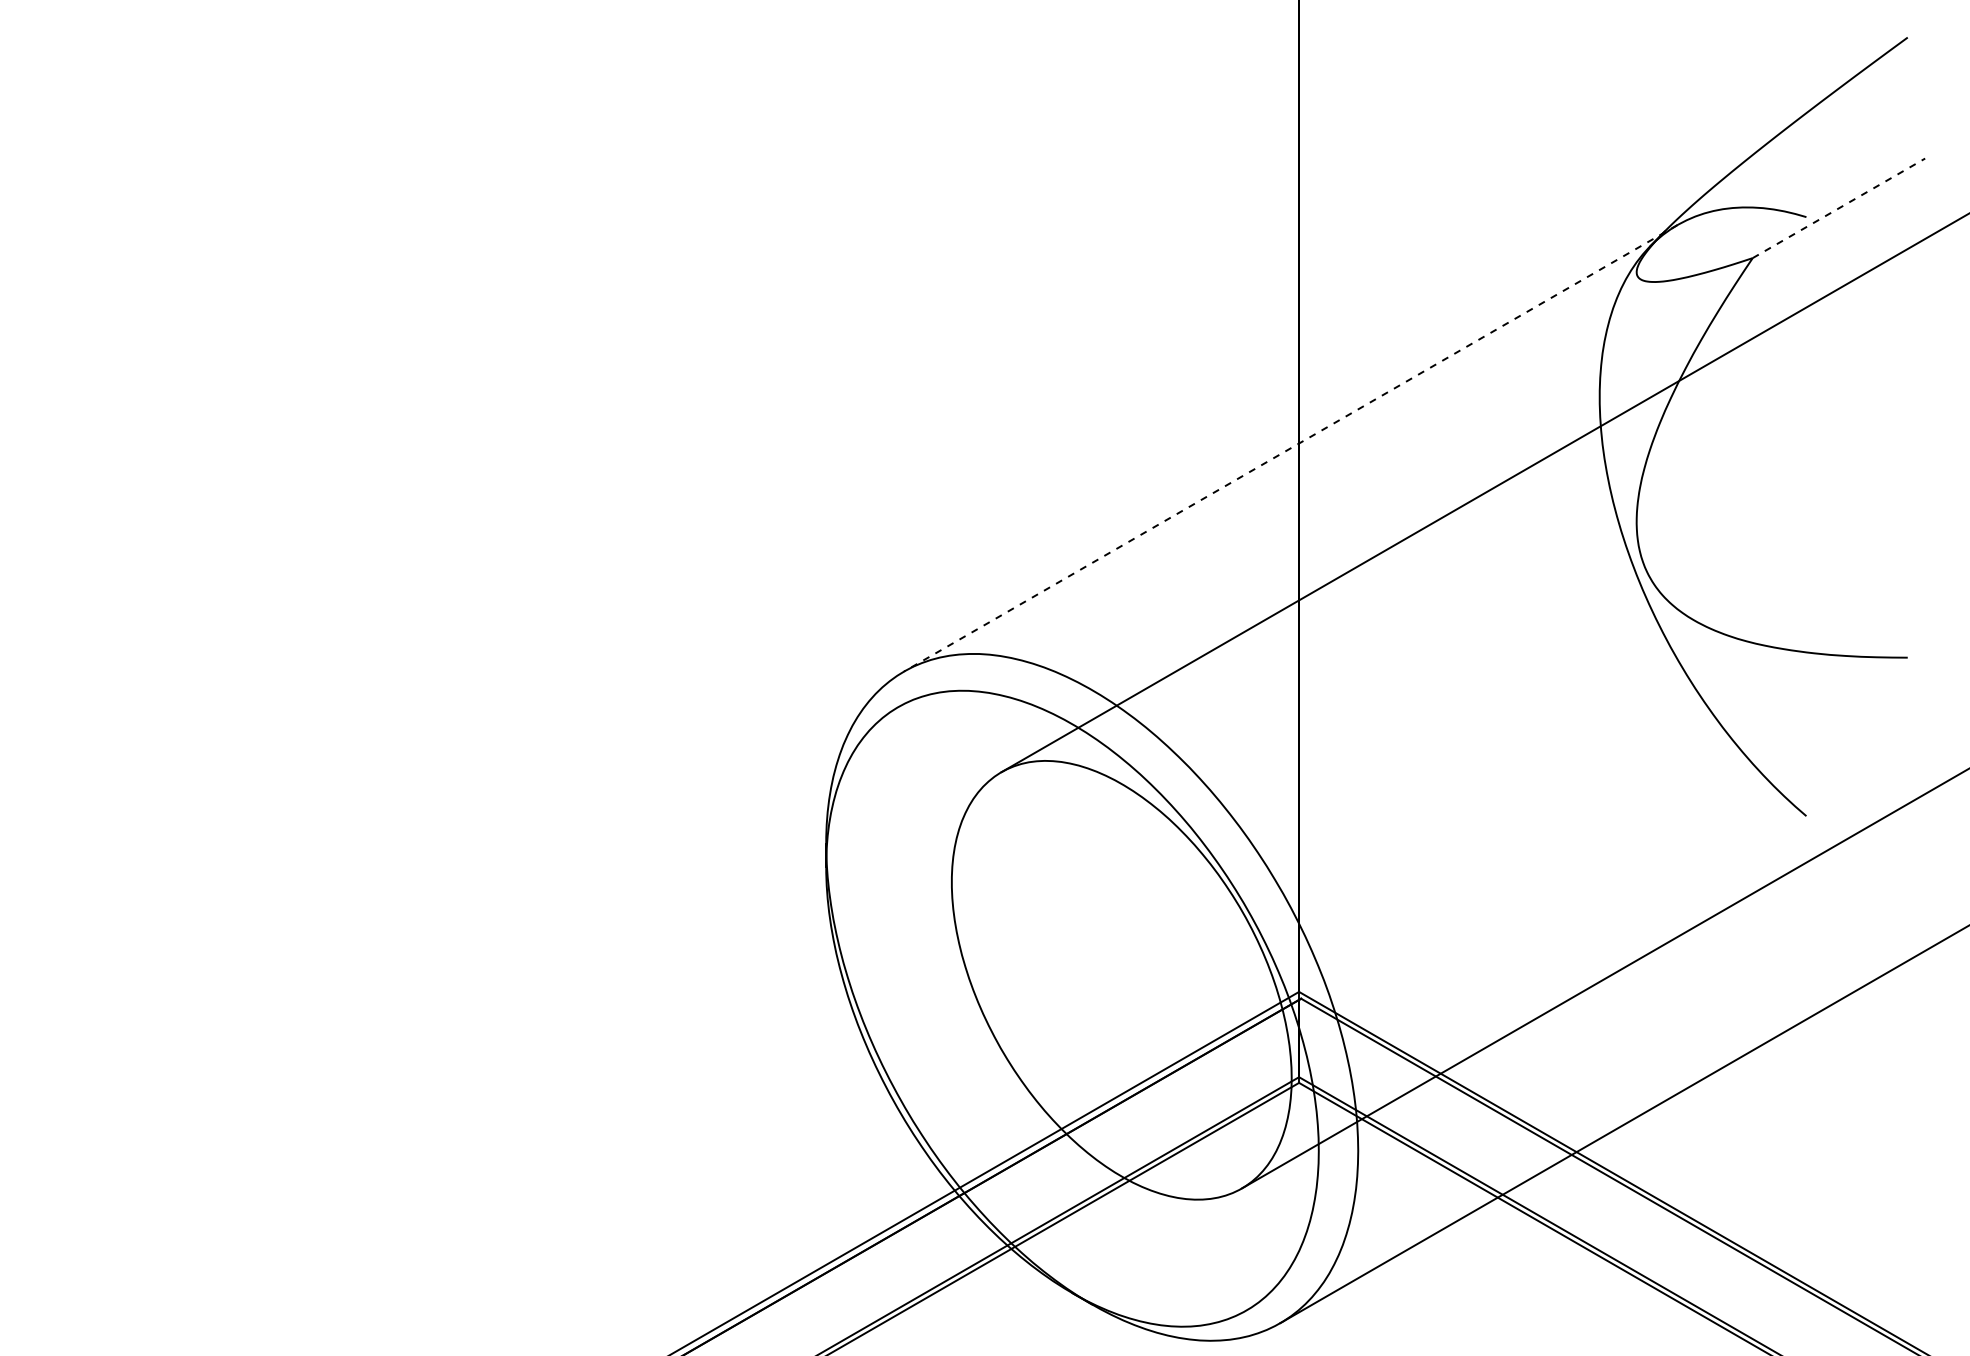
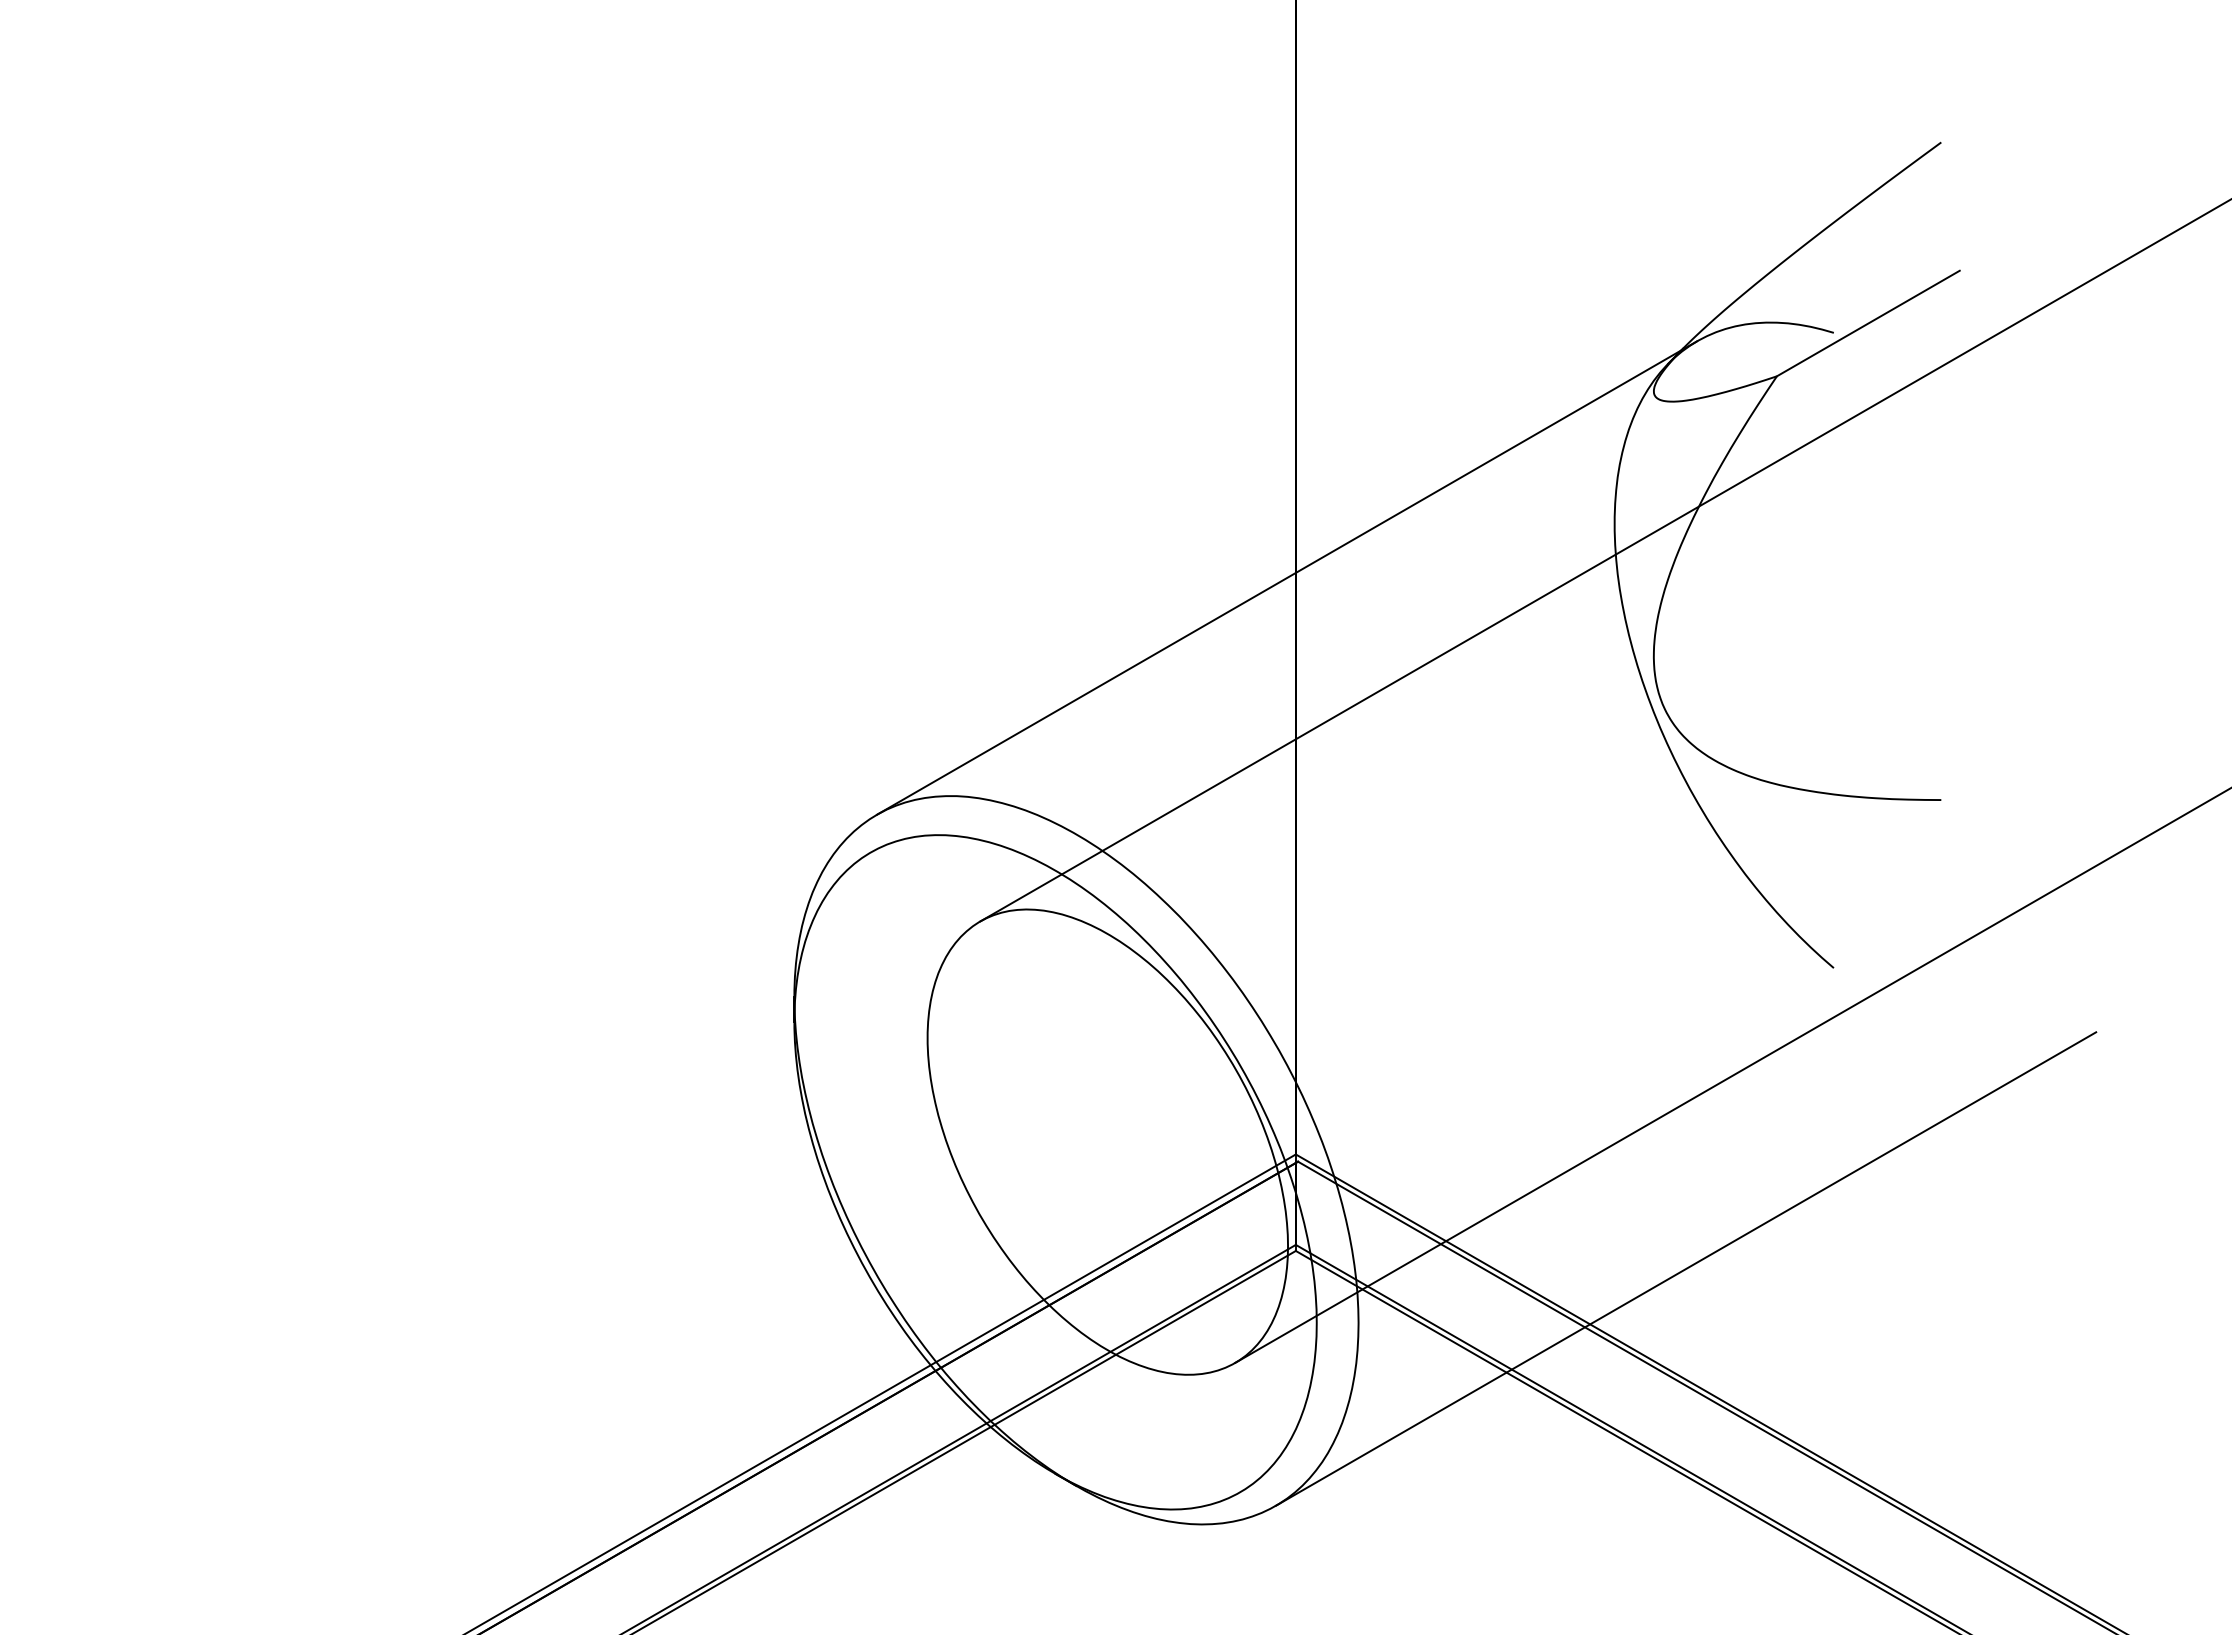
line: (1839, 208) -> (1868, 323), dashed -> solid
line: (1291, 448) -> (1287, 578), dashed -> solid

